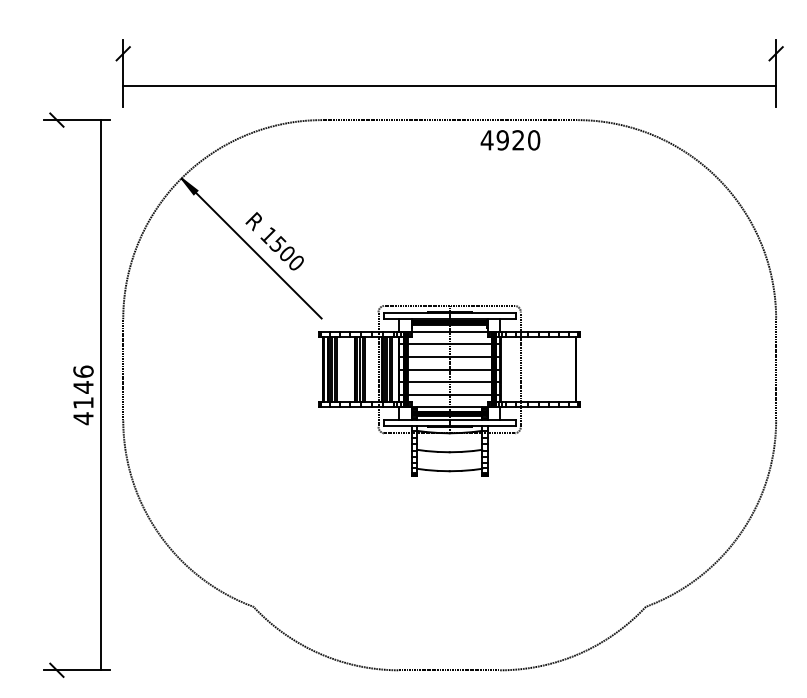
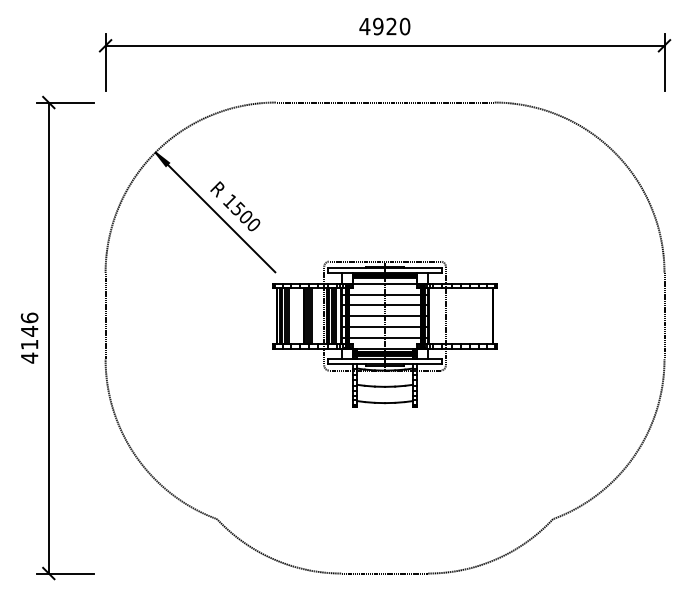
line: (449, 85) -> (384, 45), moved
text: (510, 140) -> (384, 26), moved
text: (83, 395) -> (29, 338), moved
line: (100, 395) -> (48, 338), moved

